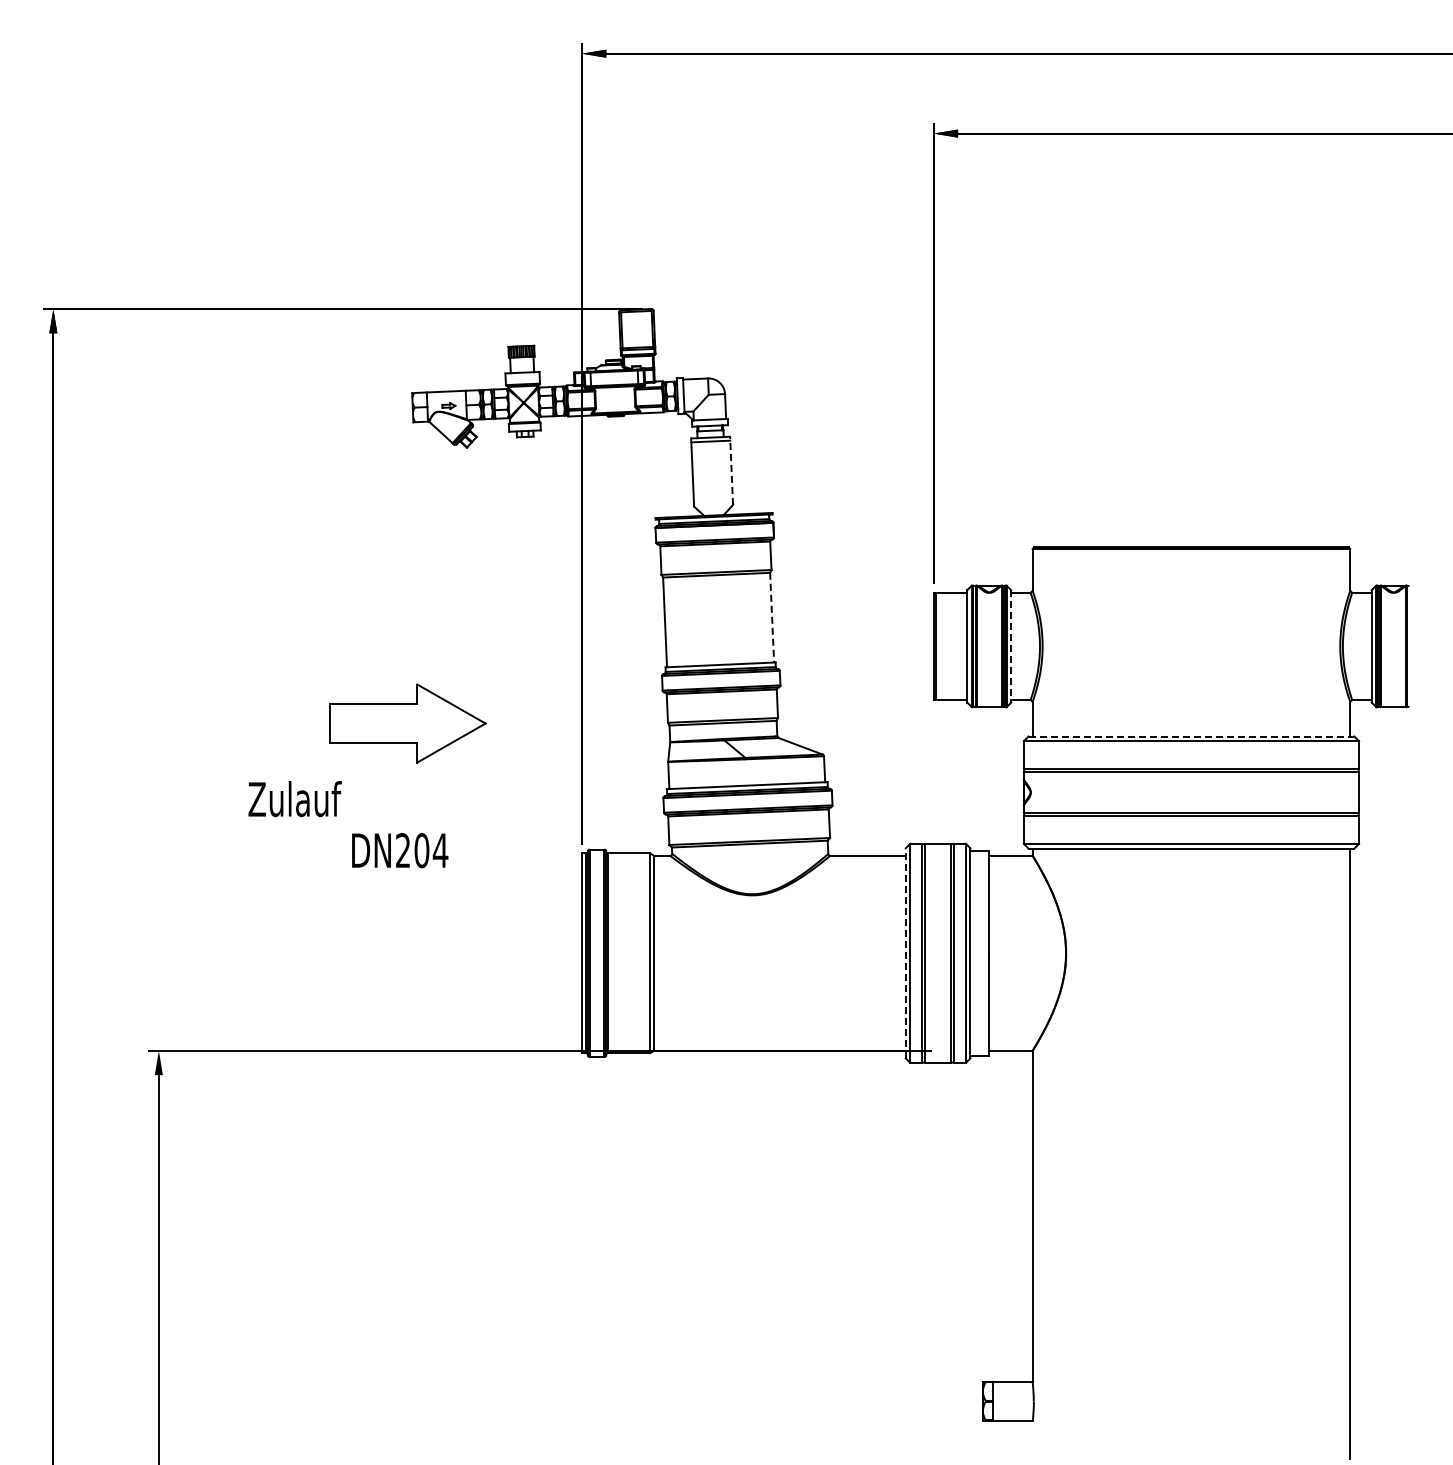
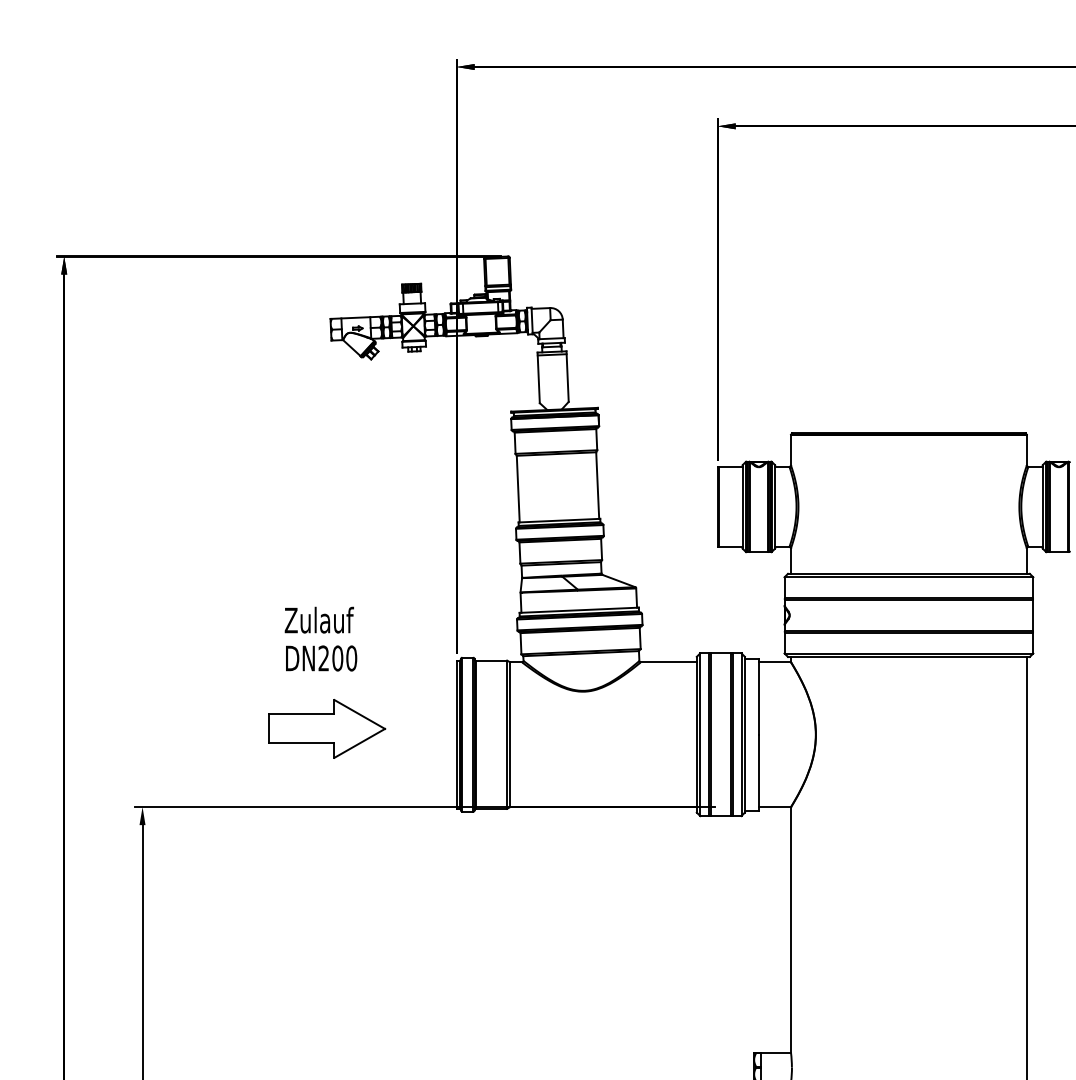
line: (731, 470) -> (567, 376), dashed -> solid
line: (772, 617) -> (597, 485), dashed -> solid
line: (1011, 646) -> (775, 506), dashed -> solid
part: (407, 723) -> (327, 728), moved
line: (1191, 736) -> (908, 573), dashed -> solid
text: (294, 799) -> (318, 620), moved
text: (440, 850) -> (351, 658), DN204 -> DN200
line: (905, 953) -> (696, 734), dashed -> solid

